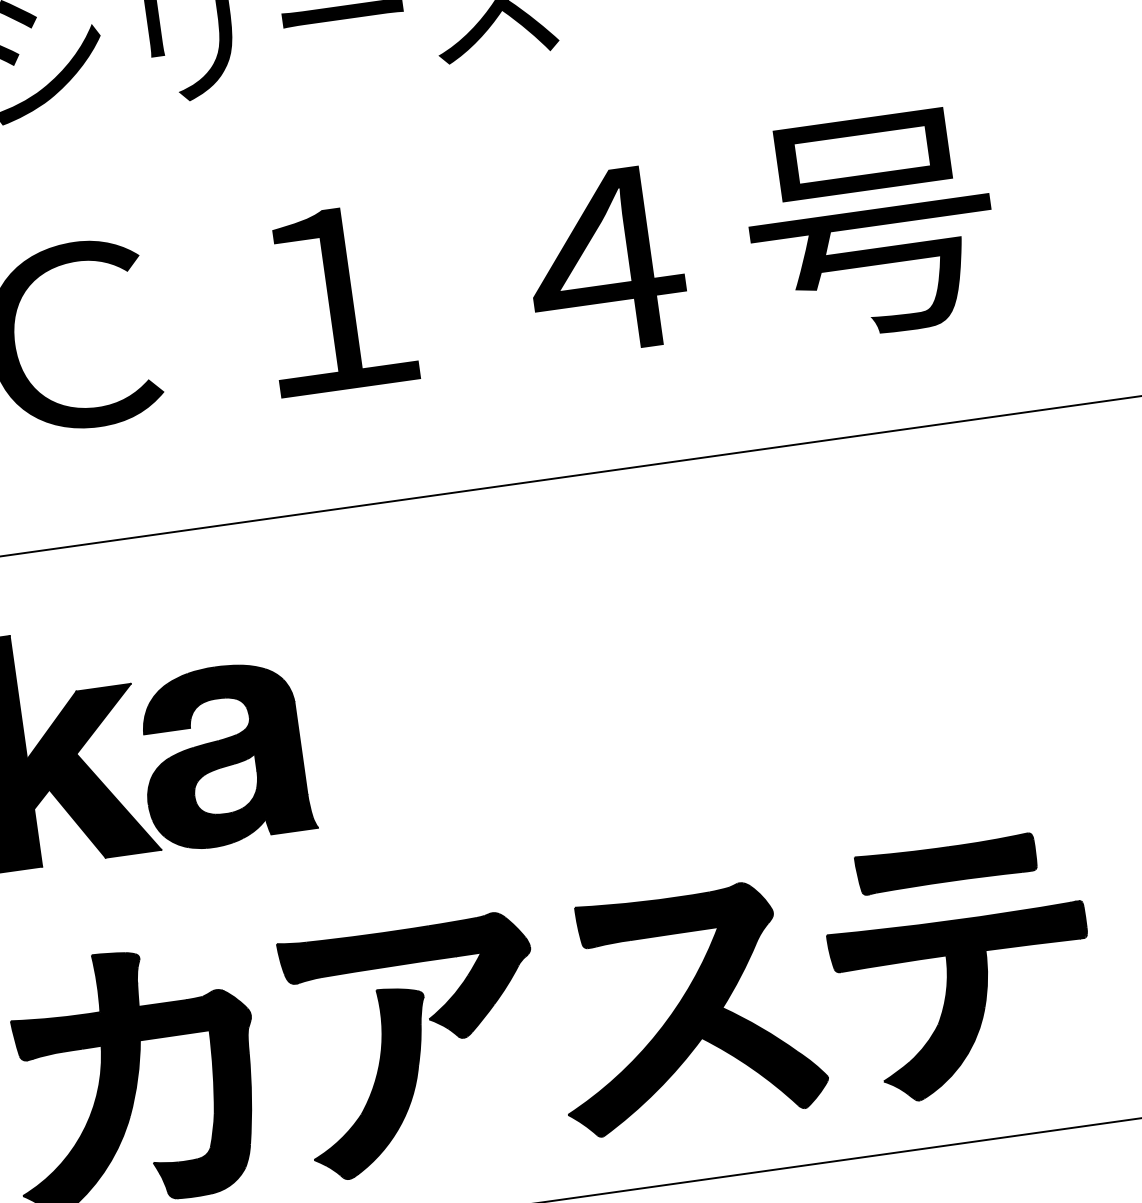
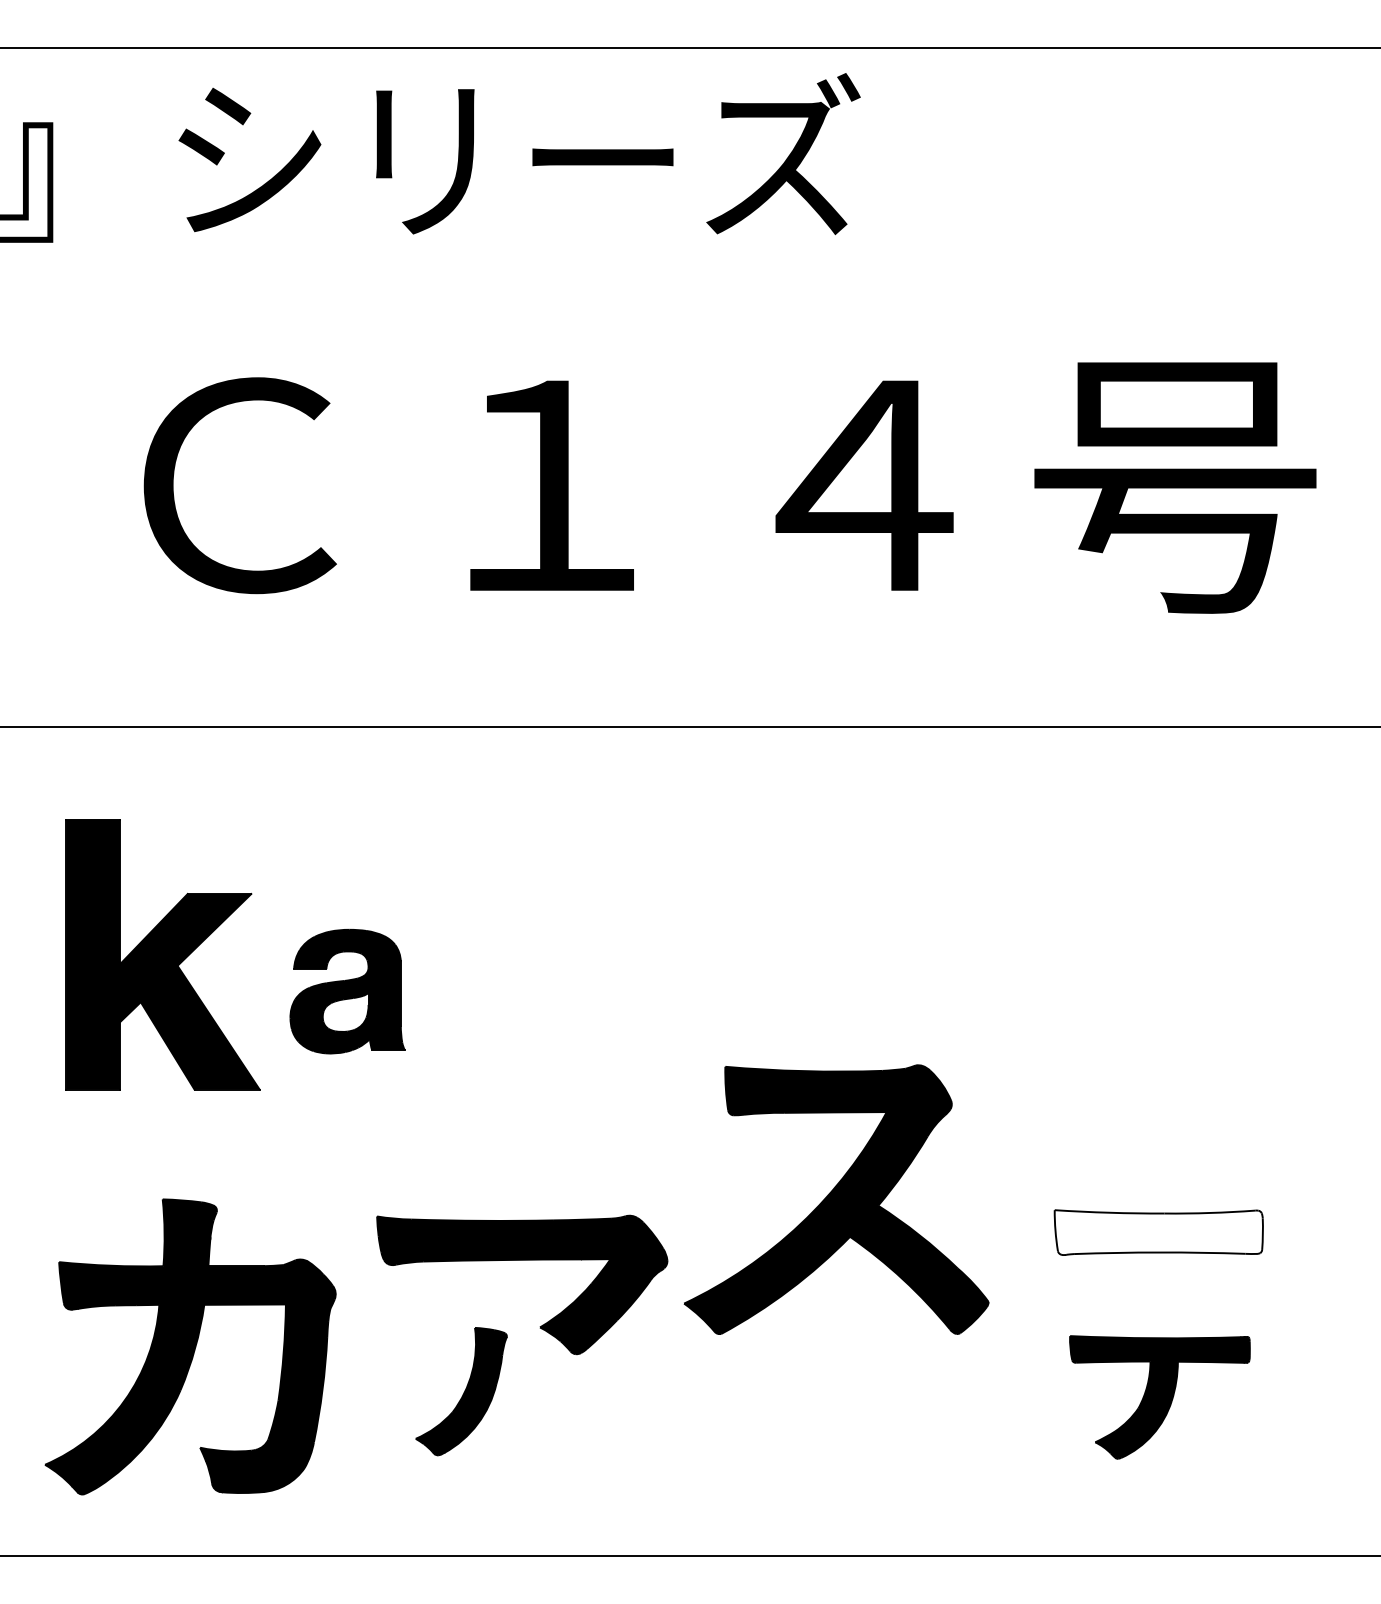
part: (224, 755) -> (347, 991), size x0.6
fill: (946, 864) -> (1158, 1232), removed
part: (966, 1004) -> (1159, 1397), size x0.6
part: (685, 1007) -> (836, 1199), moved
part: (369, 1083) -> (461, 1391), size x0.6

